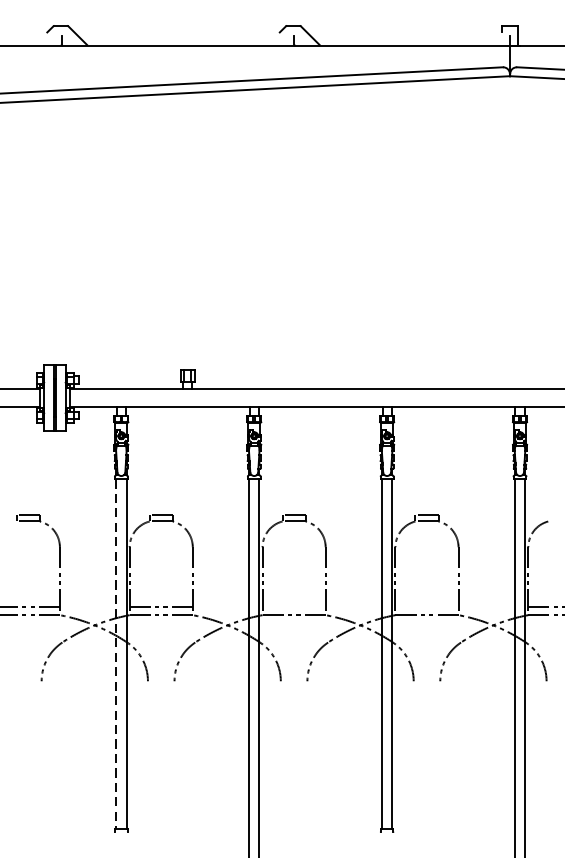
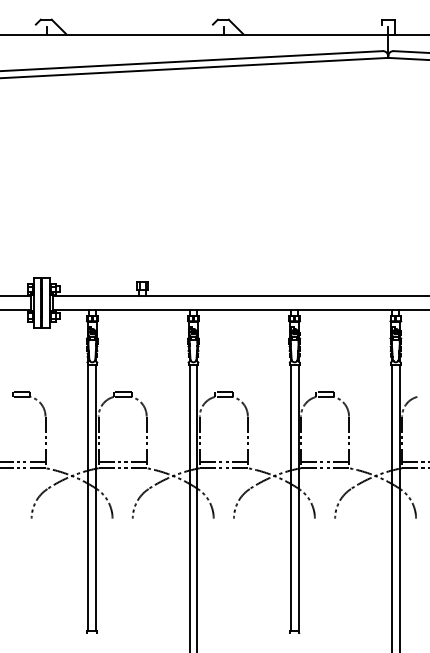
line: (293, 607) -> (223, 462), added
line: (426, 607) -> (324, 462), added
line: (116, 654) -> (88, 498), dashed -> solid

